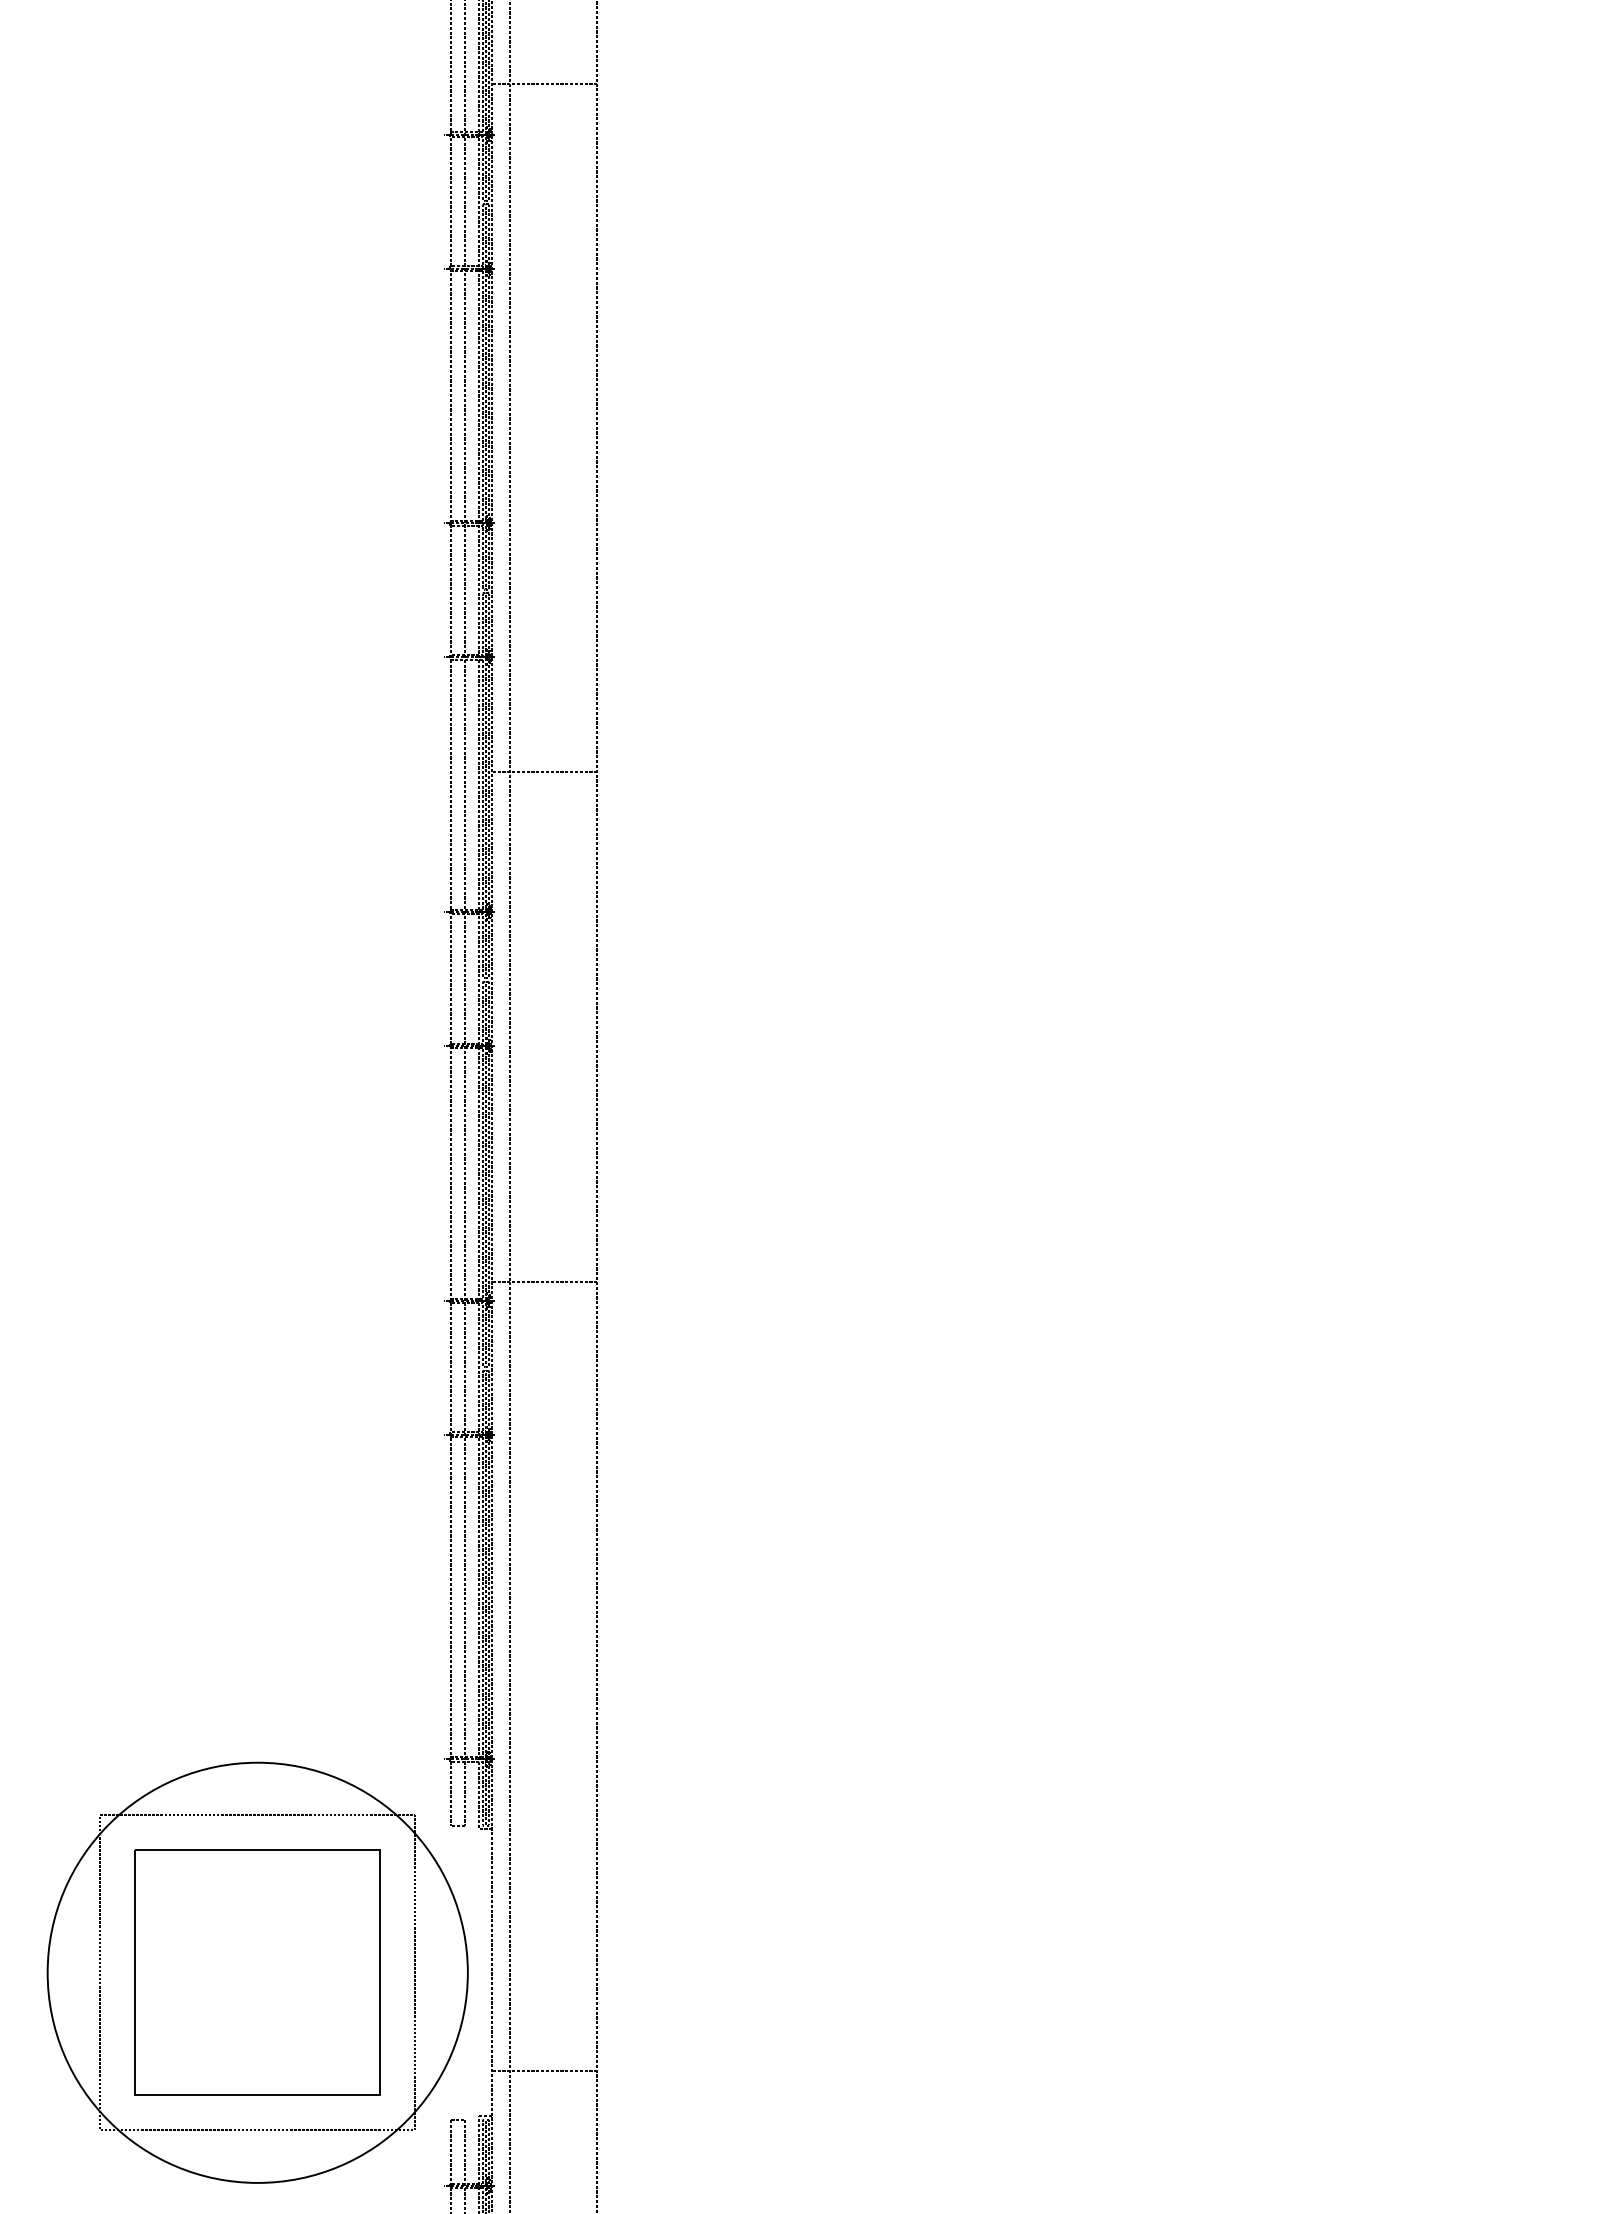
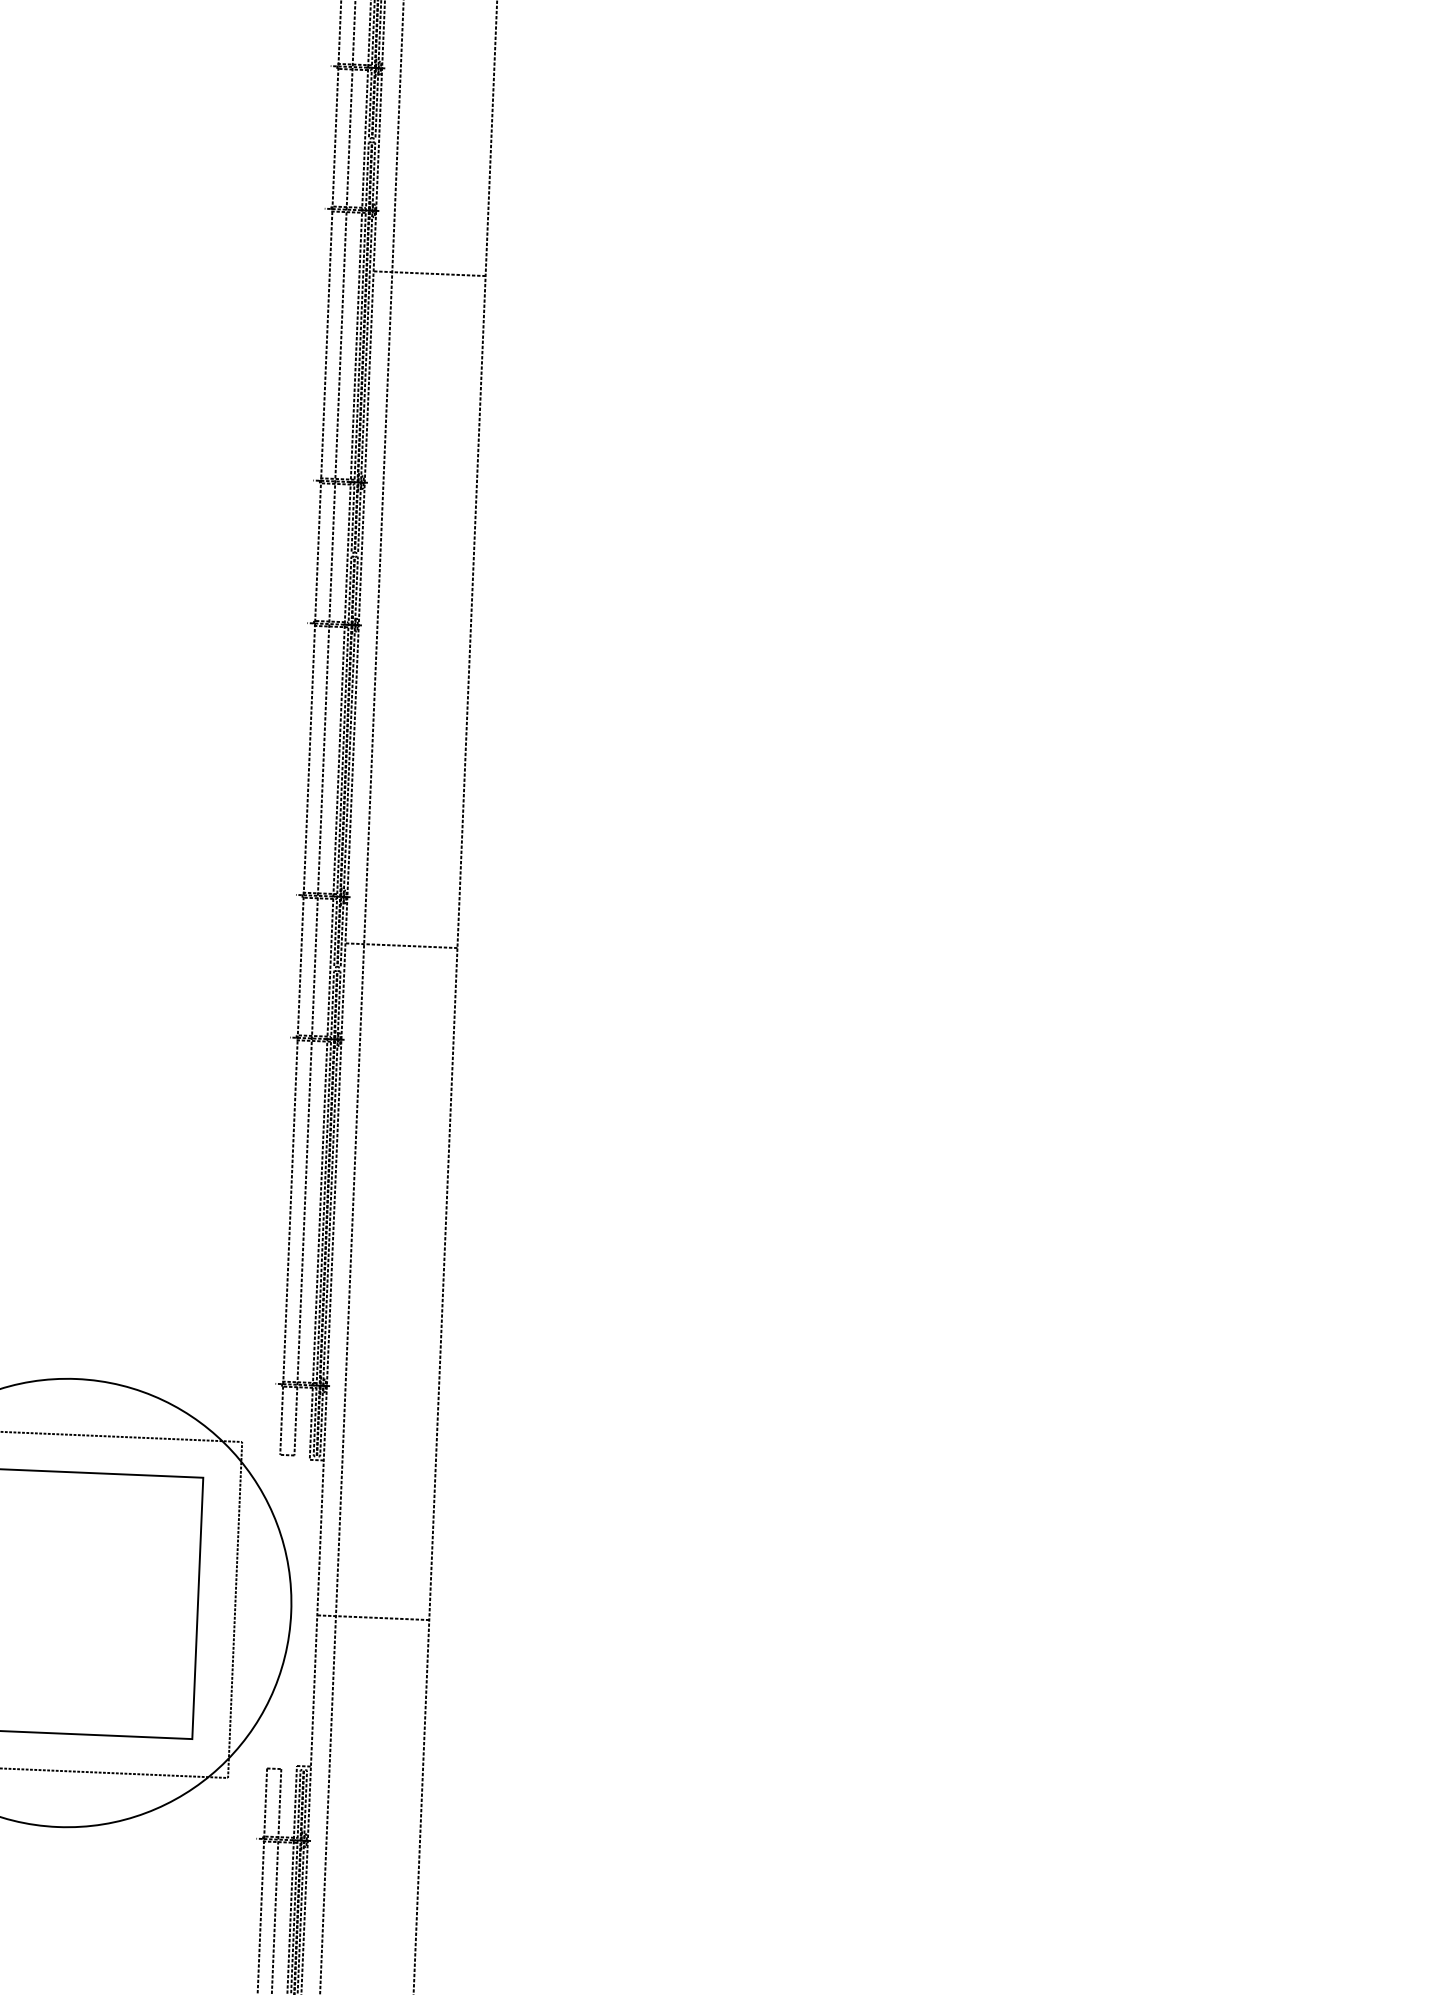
line: (544, 771) -> (429, 273), moved
line: (544, 1282) -> (401, 945), moved
line: (544, 2070) -> (372, 1617), moved

